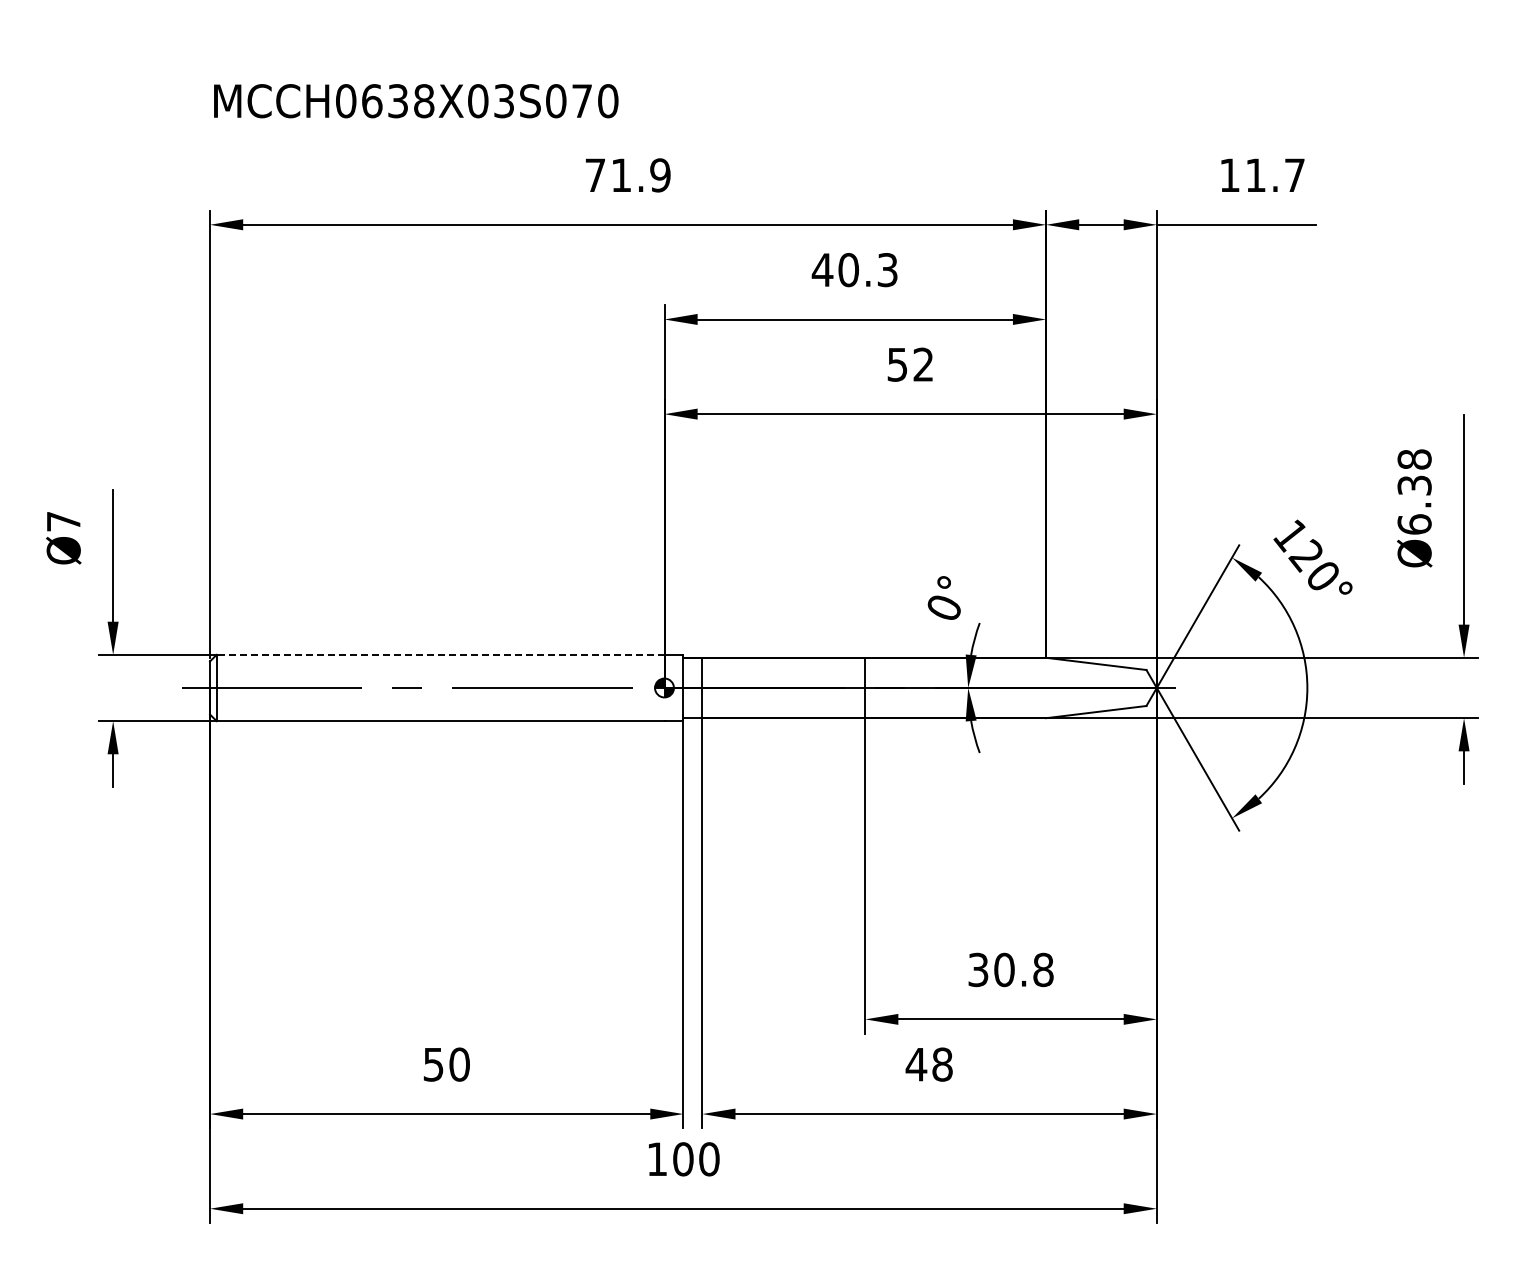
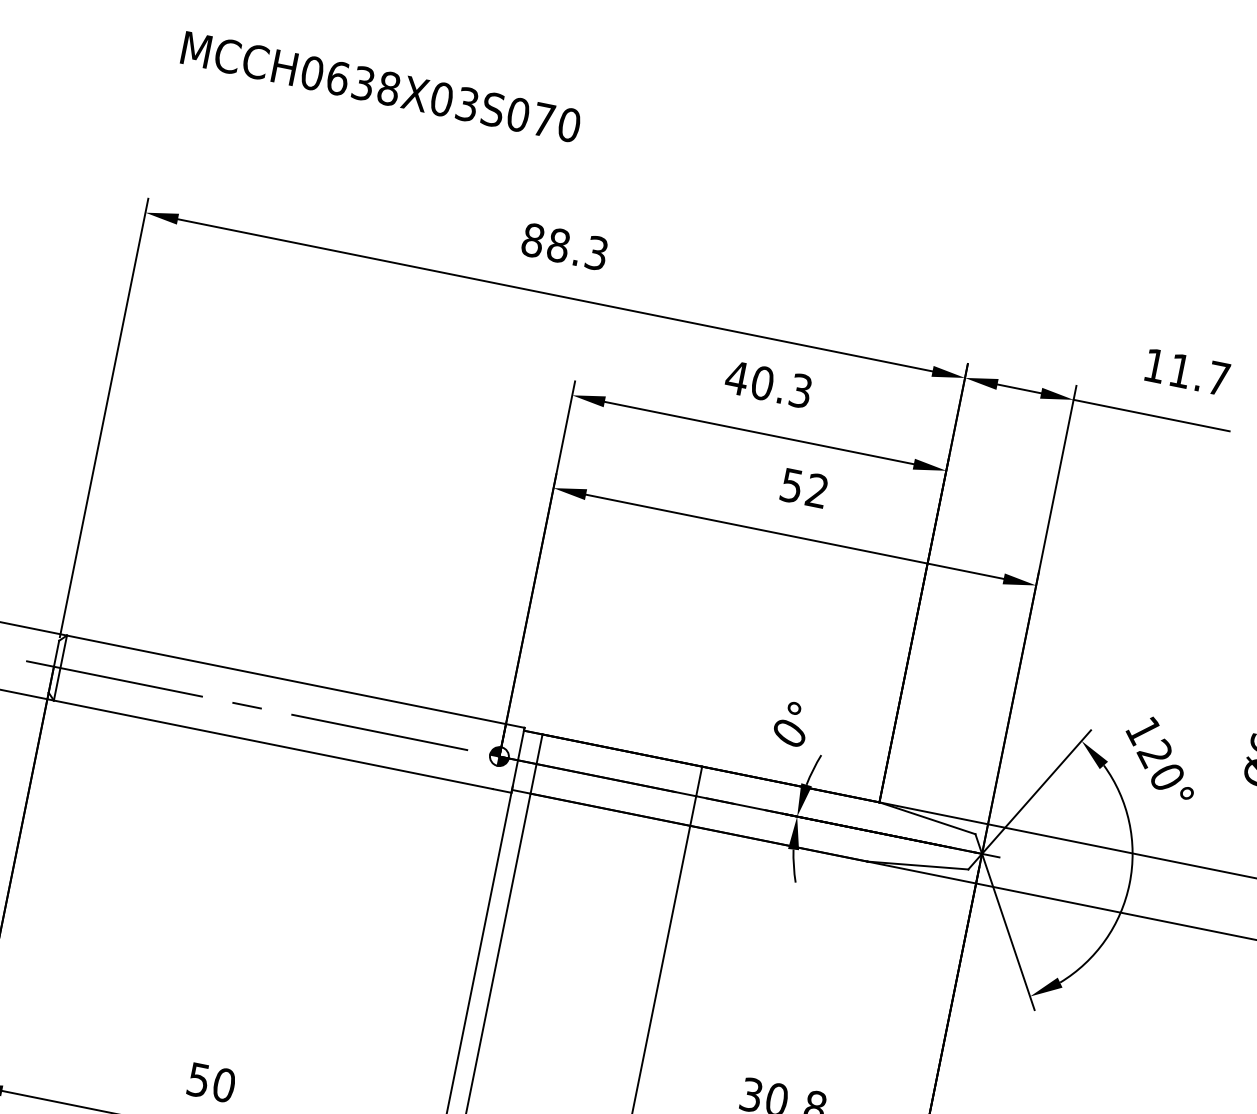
text: (416, 101) -> (381, 87), moved
text: (627, 175) -> (564, 246), 71.9 -> 88.3
line: (440, 654) -> (286, 679), dashed -> solid

